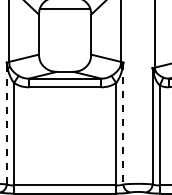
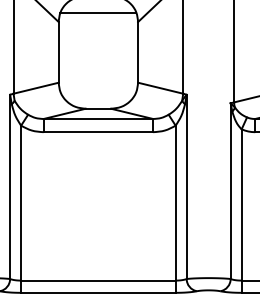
line: (6, 123) -> (9, 186), dashed -> solid
line: (123, 123) -> (186, 186), dashed -> solid

